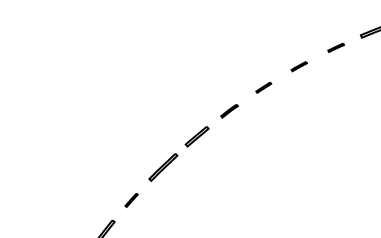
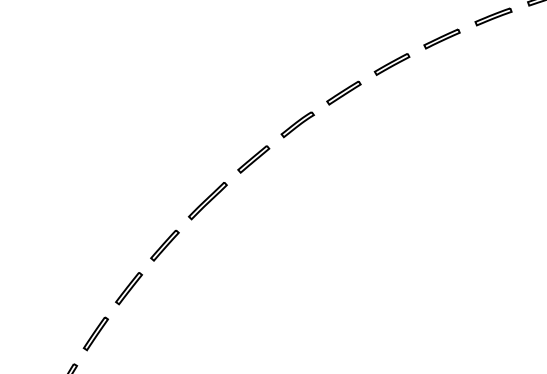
part: (335, 47) -> (441, 38), size x1.67
part: (298, 66) -> (391, 64), size x1.67
part: (263, 87) -> (343, 92), size x1.67
part: (229, 110) -> (297, 124), size x1.43
part: (131, 200) -> (164, 245), size x1.67

